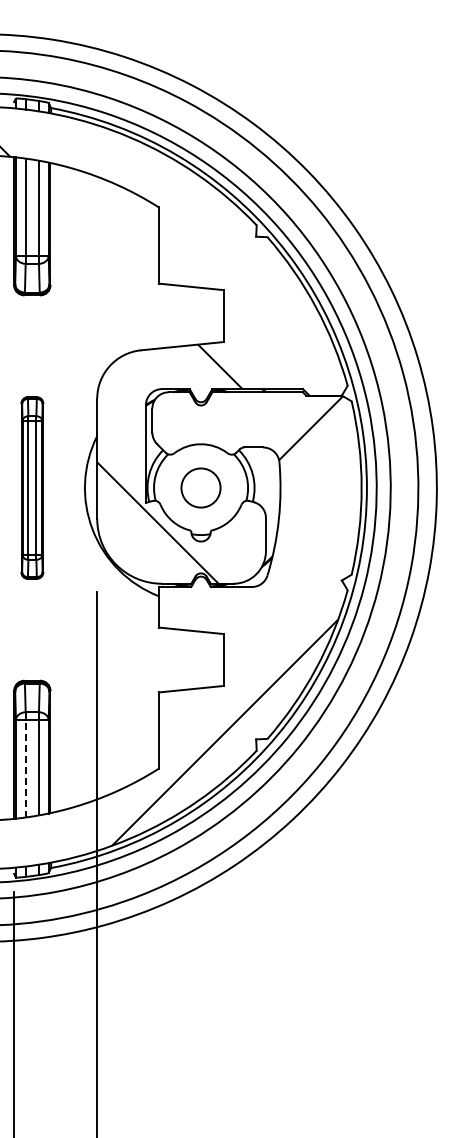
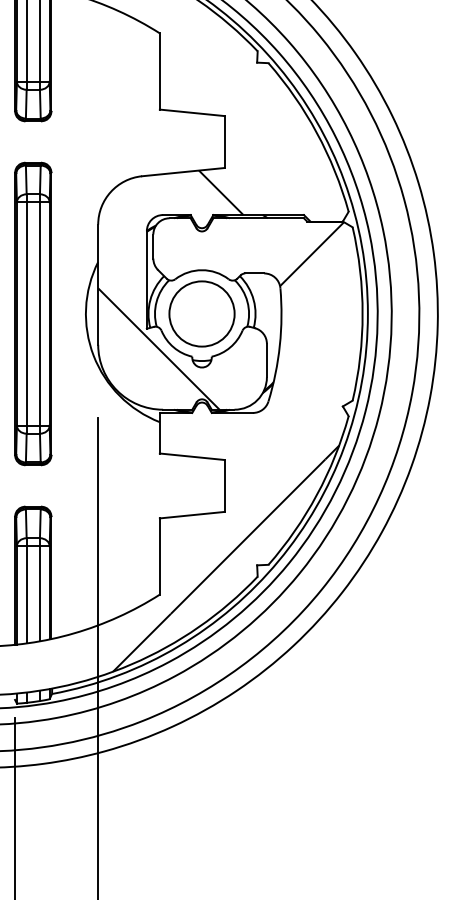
part: (32, 487) -> (33, 313), size x1.67
circle: (200, 487) -> (201, 313), size x1.67
line: (25, 768) -> (26, 594), dashed -> solid

